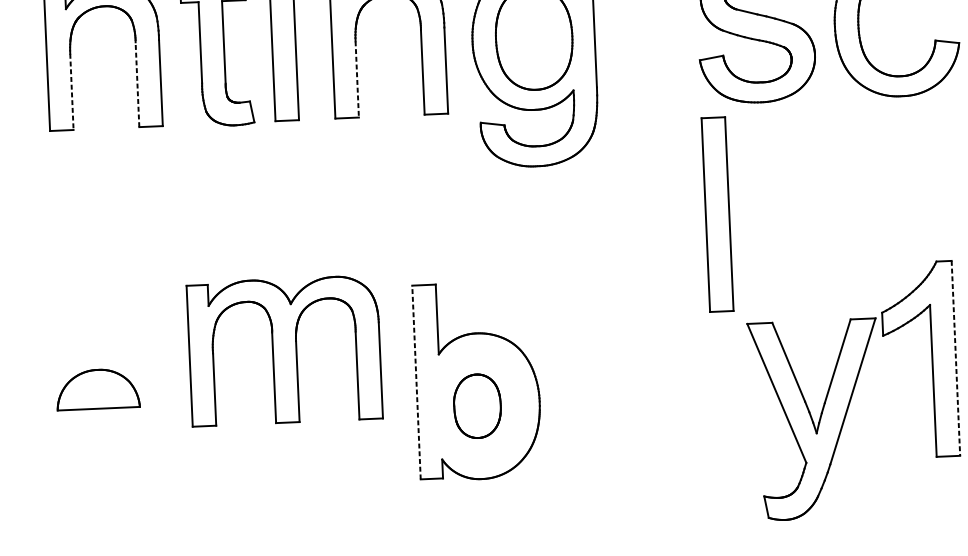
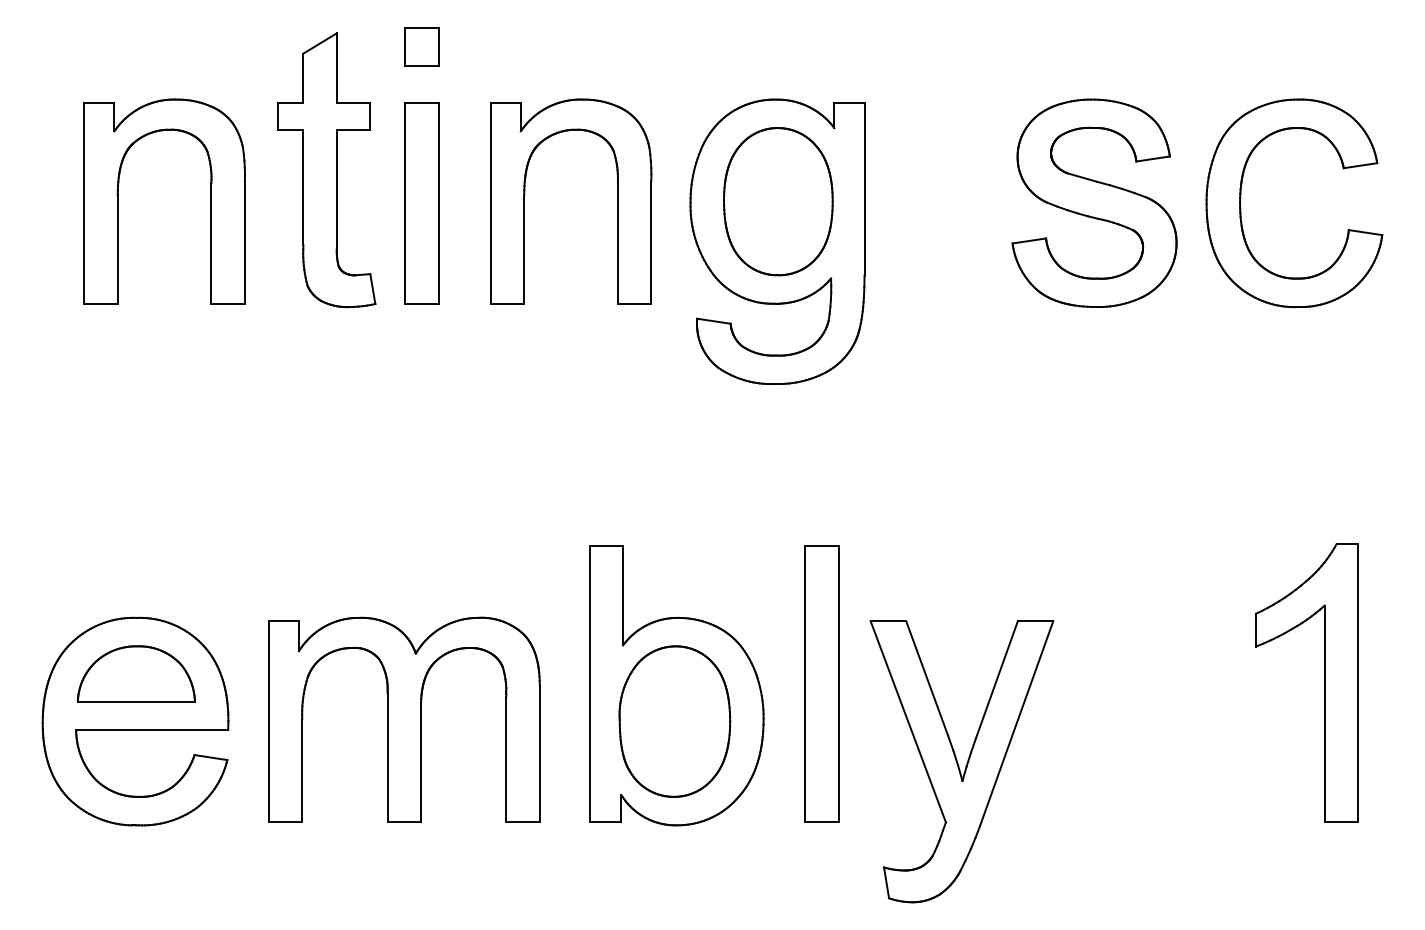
line: (357, 79) -> (524, 249), dashed -> solid
line: (137, 84) -> (211, 242), dashed -> solid
line: (71, 91) -> (117, 249), dashed -> solid
part: (717, 214) -> (821, 683), moved
part: (284, 350) -> (404, 719), moved
line: (956, 358) -> (1358, 683), dashed -> solid
line: (416, 382) -> (589, 683), dashed -> solid
part: (477, 406) -> (674, 721), size x1.67
part: (815, 419) -> (961, 761), moved
part: (98, 422) -> (135, 721), added

